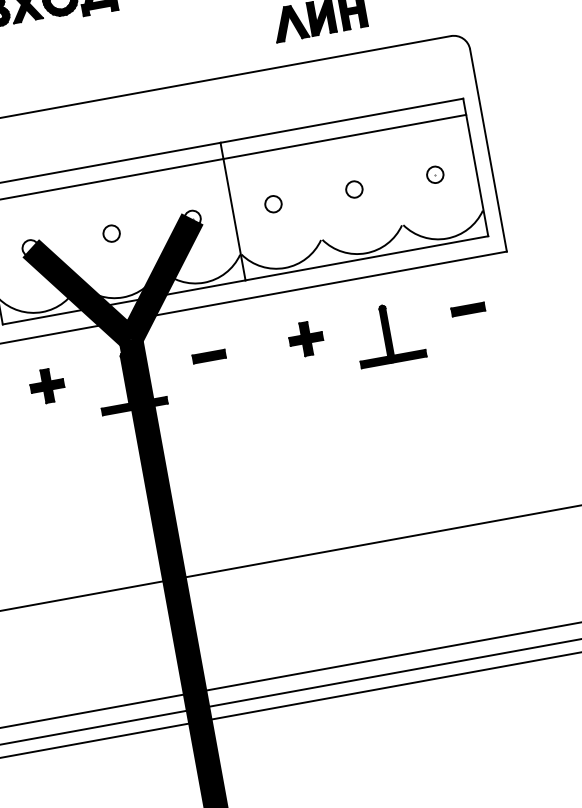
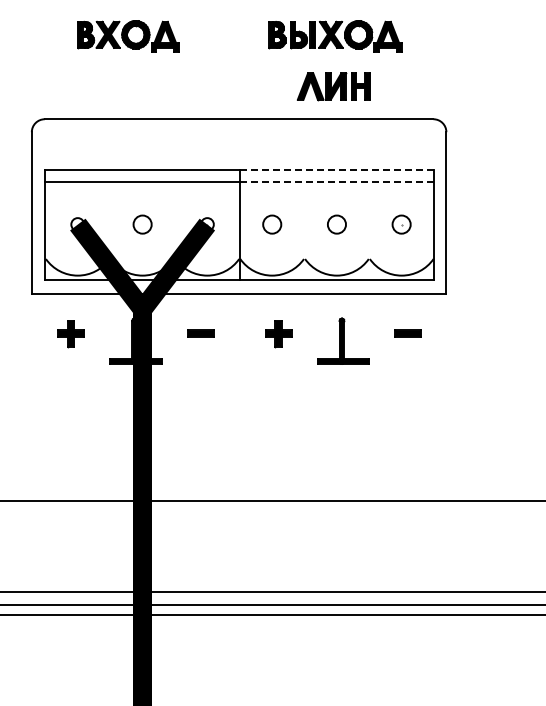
line: (341, 120) -> (336, 169), solid -> dashed
line: (344, 137) -> (336, 182), solid -> dashed
part: (434, 174) -> (401, 224), size x1.4
circle: (353, 189) -> (336, 224), size x1.4
circle: (272, 204) -> (271, 224), size x1.4
circle: (111, 233) -> (142, 224), size x1.4

